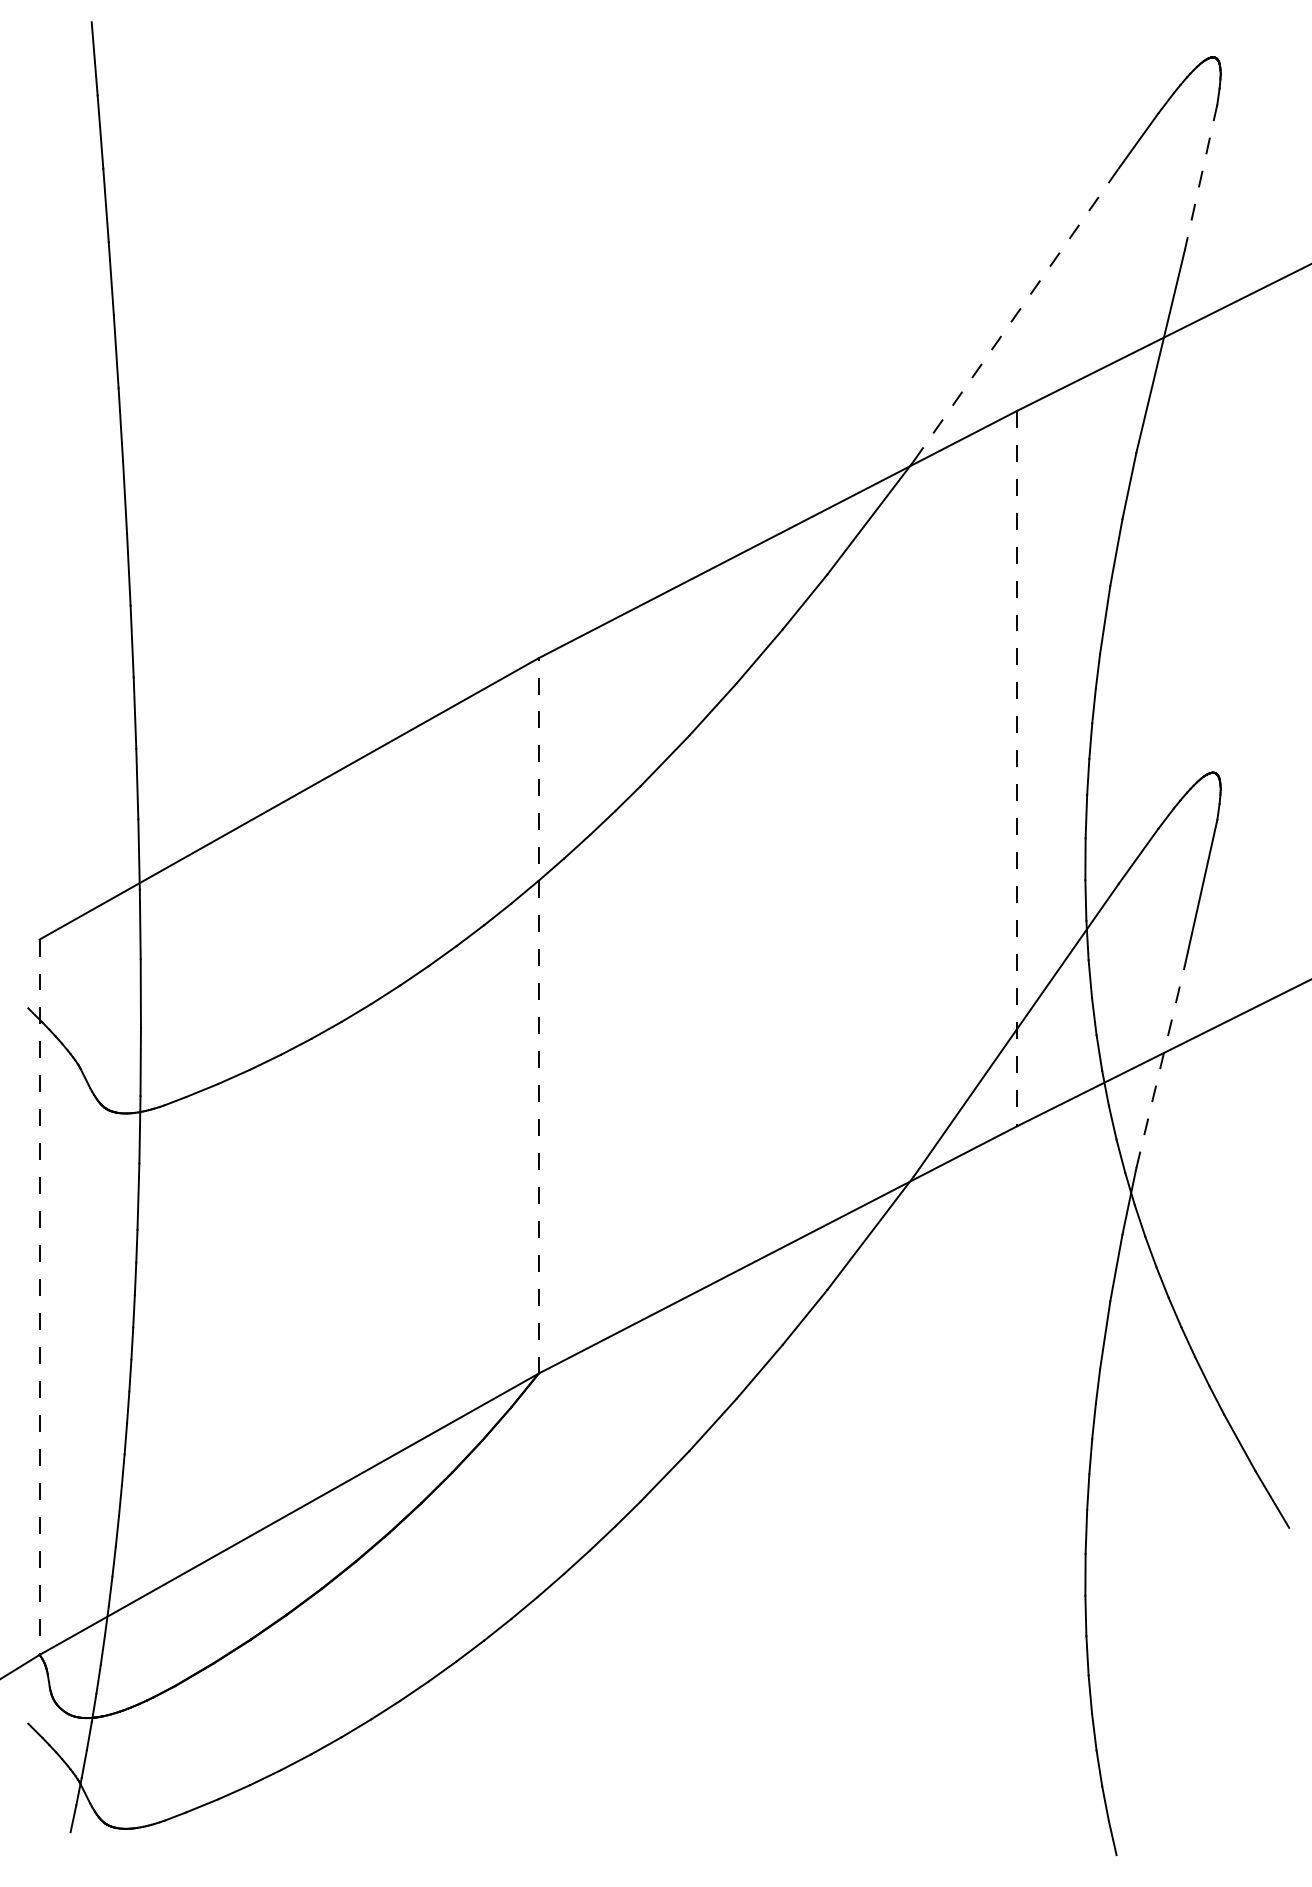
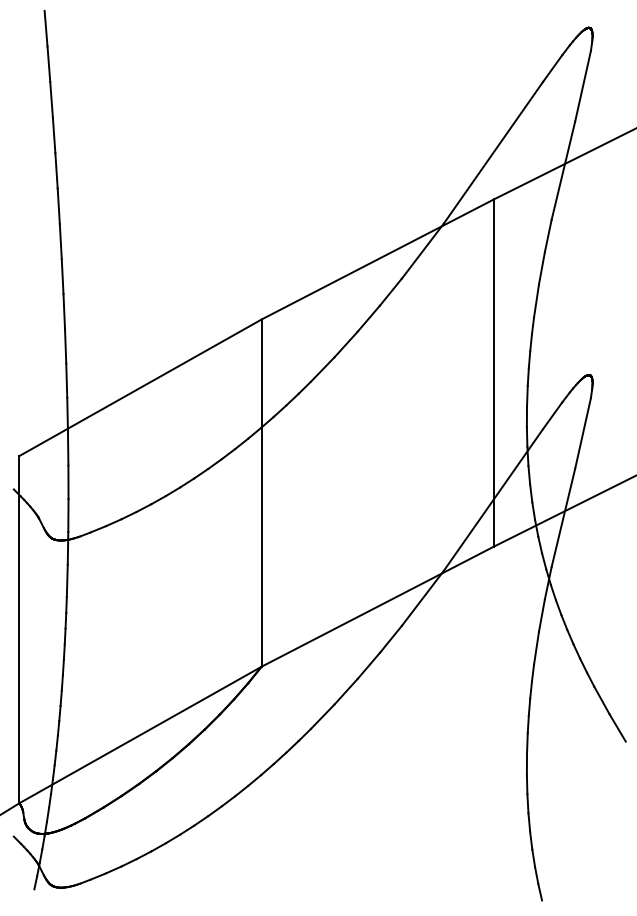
line: (1199, 178) -> (582, 86), dashed -> solid
line: (1016, 314) -> (493, 152), dashed -> solid
line: (1016, 769) -> (493, 373), dashed -> solid
line: (538, 1016) -> (261, 493), dashed -> solid
line: (1160, 1066) -> (563, 517), dashed -> solid
line: (39, 1296) -> (19, 629), dashed -> solid

